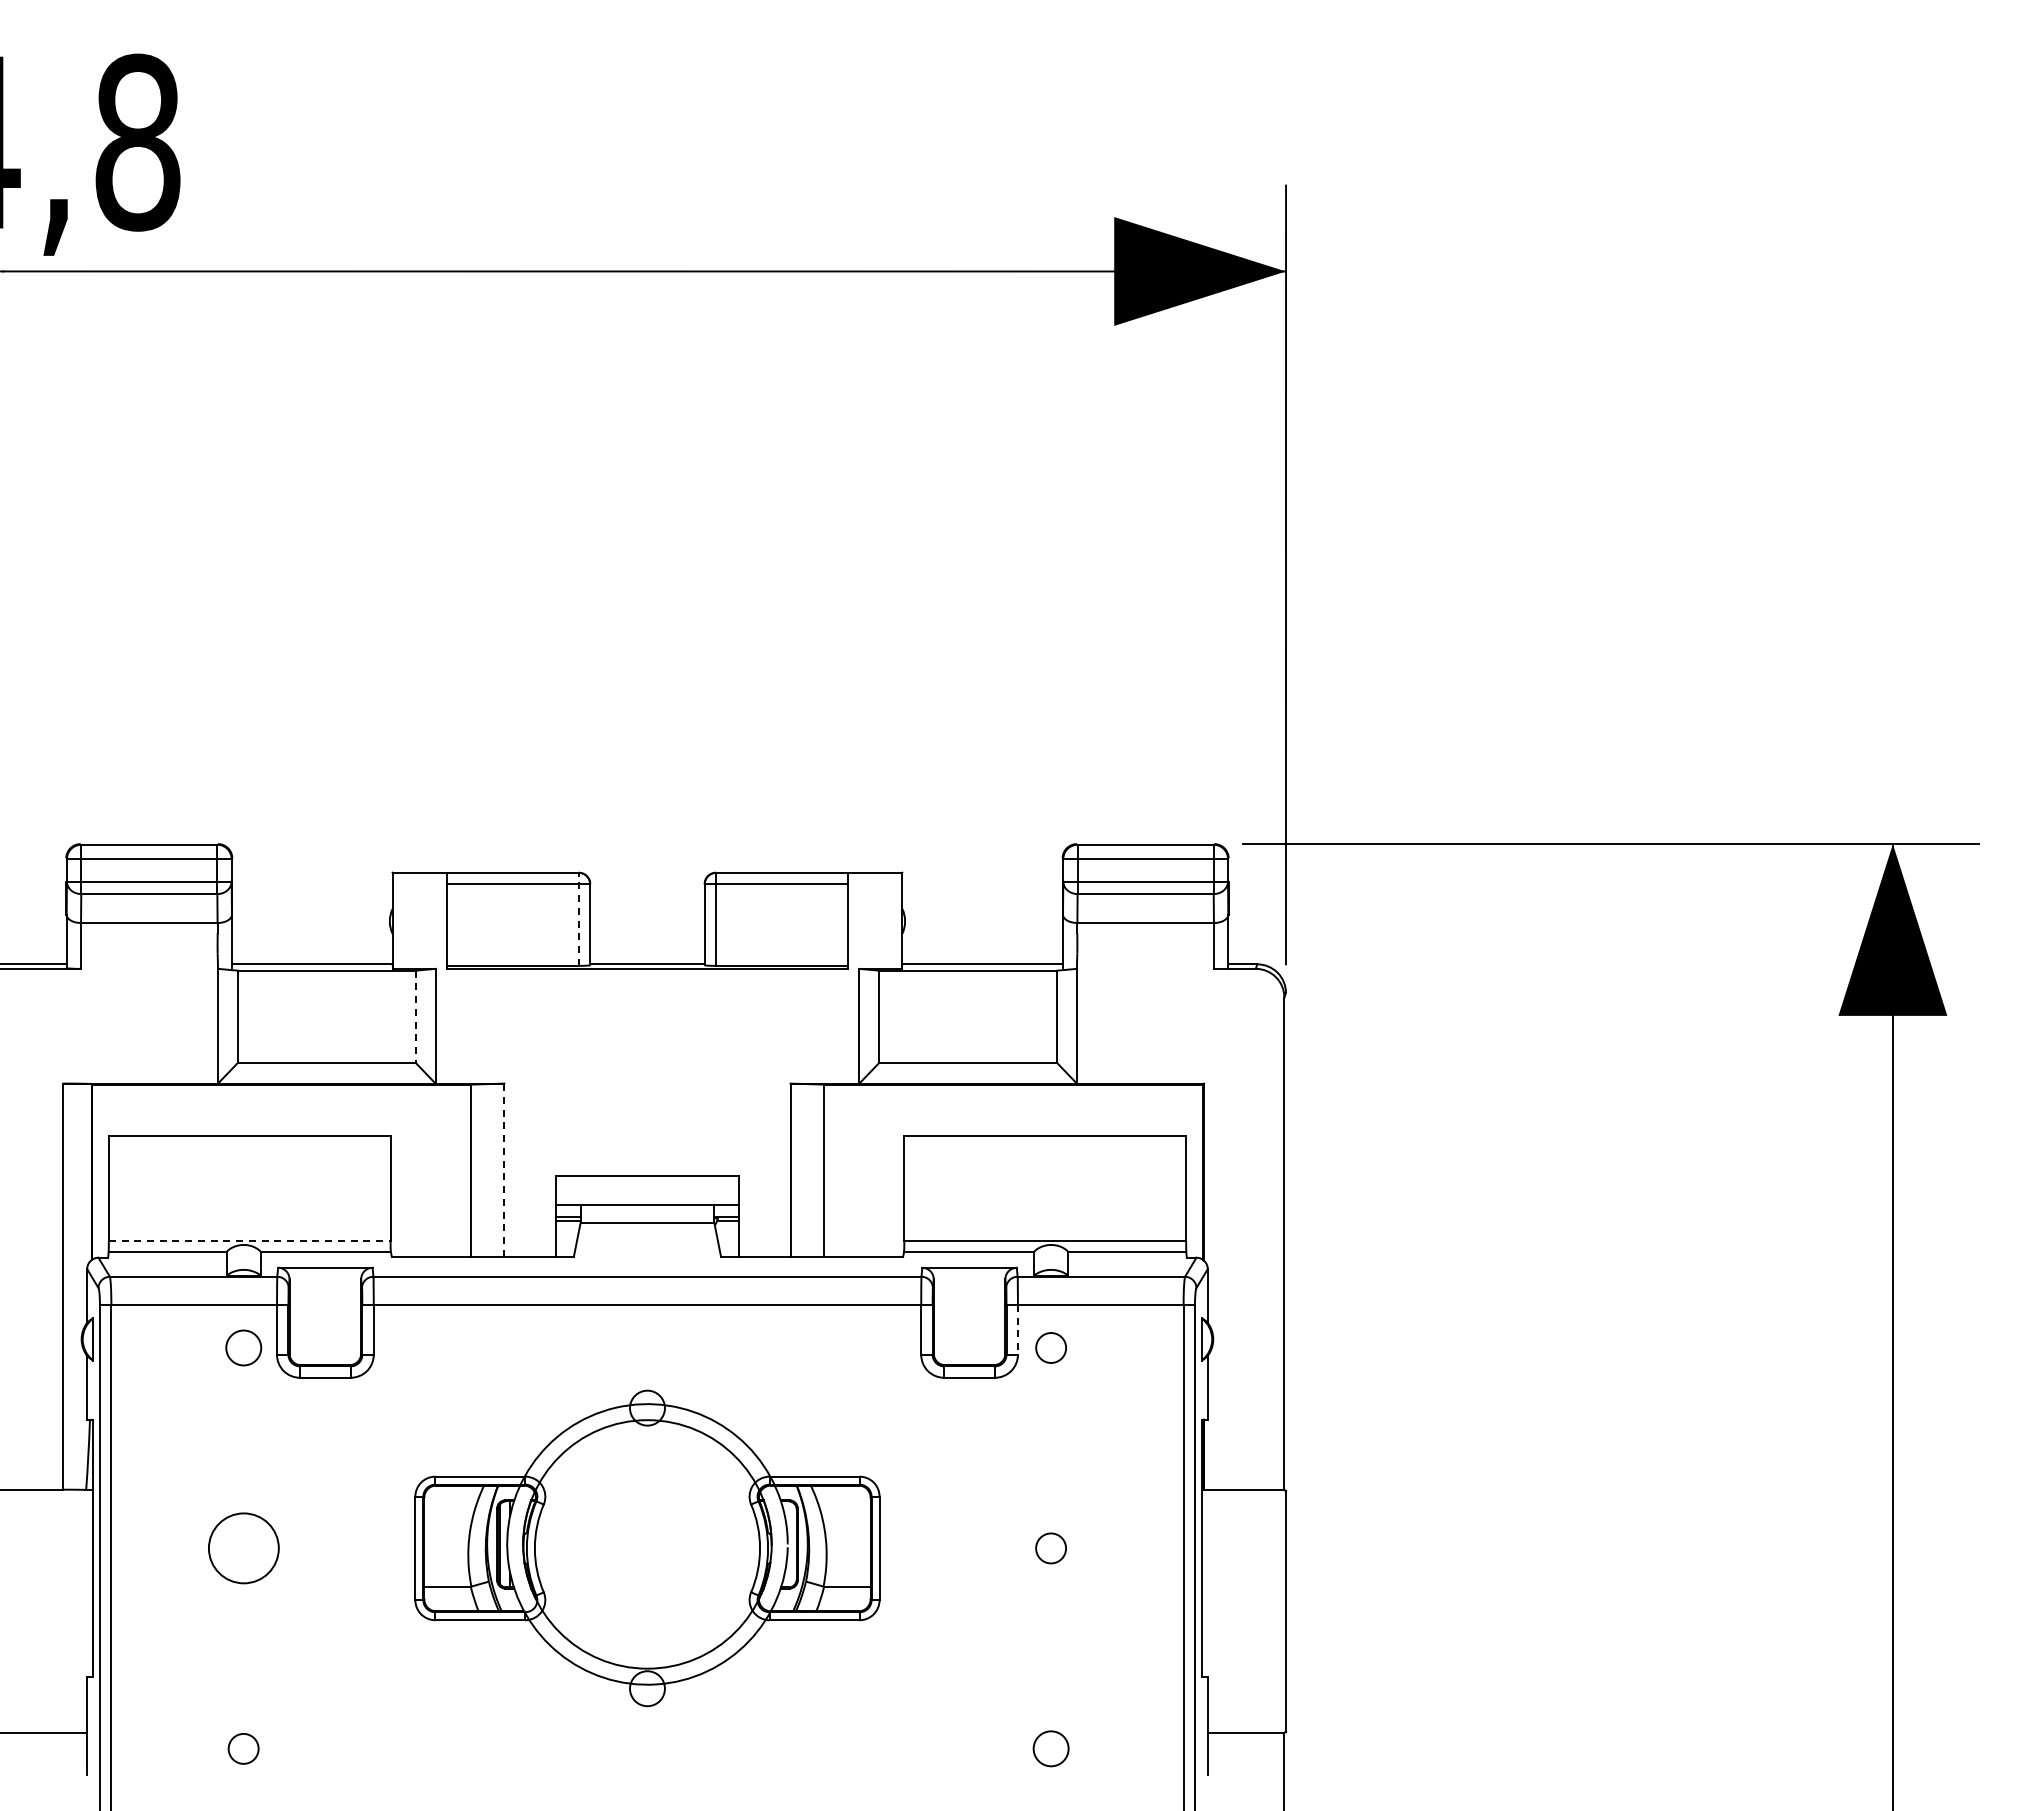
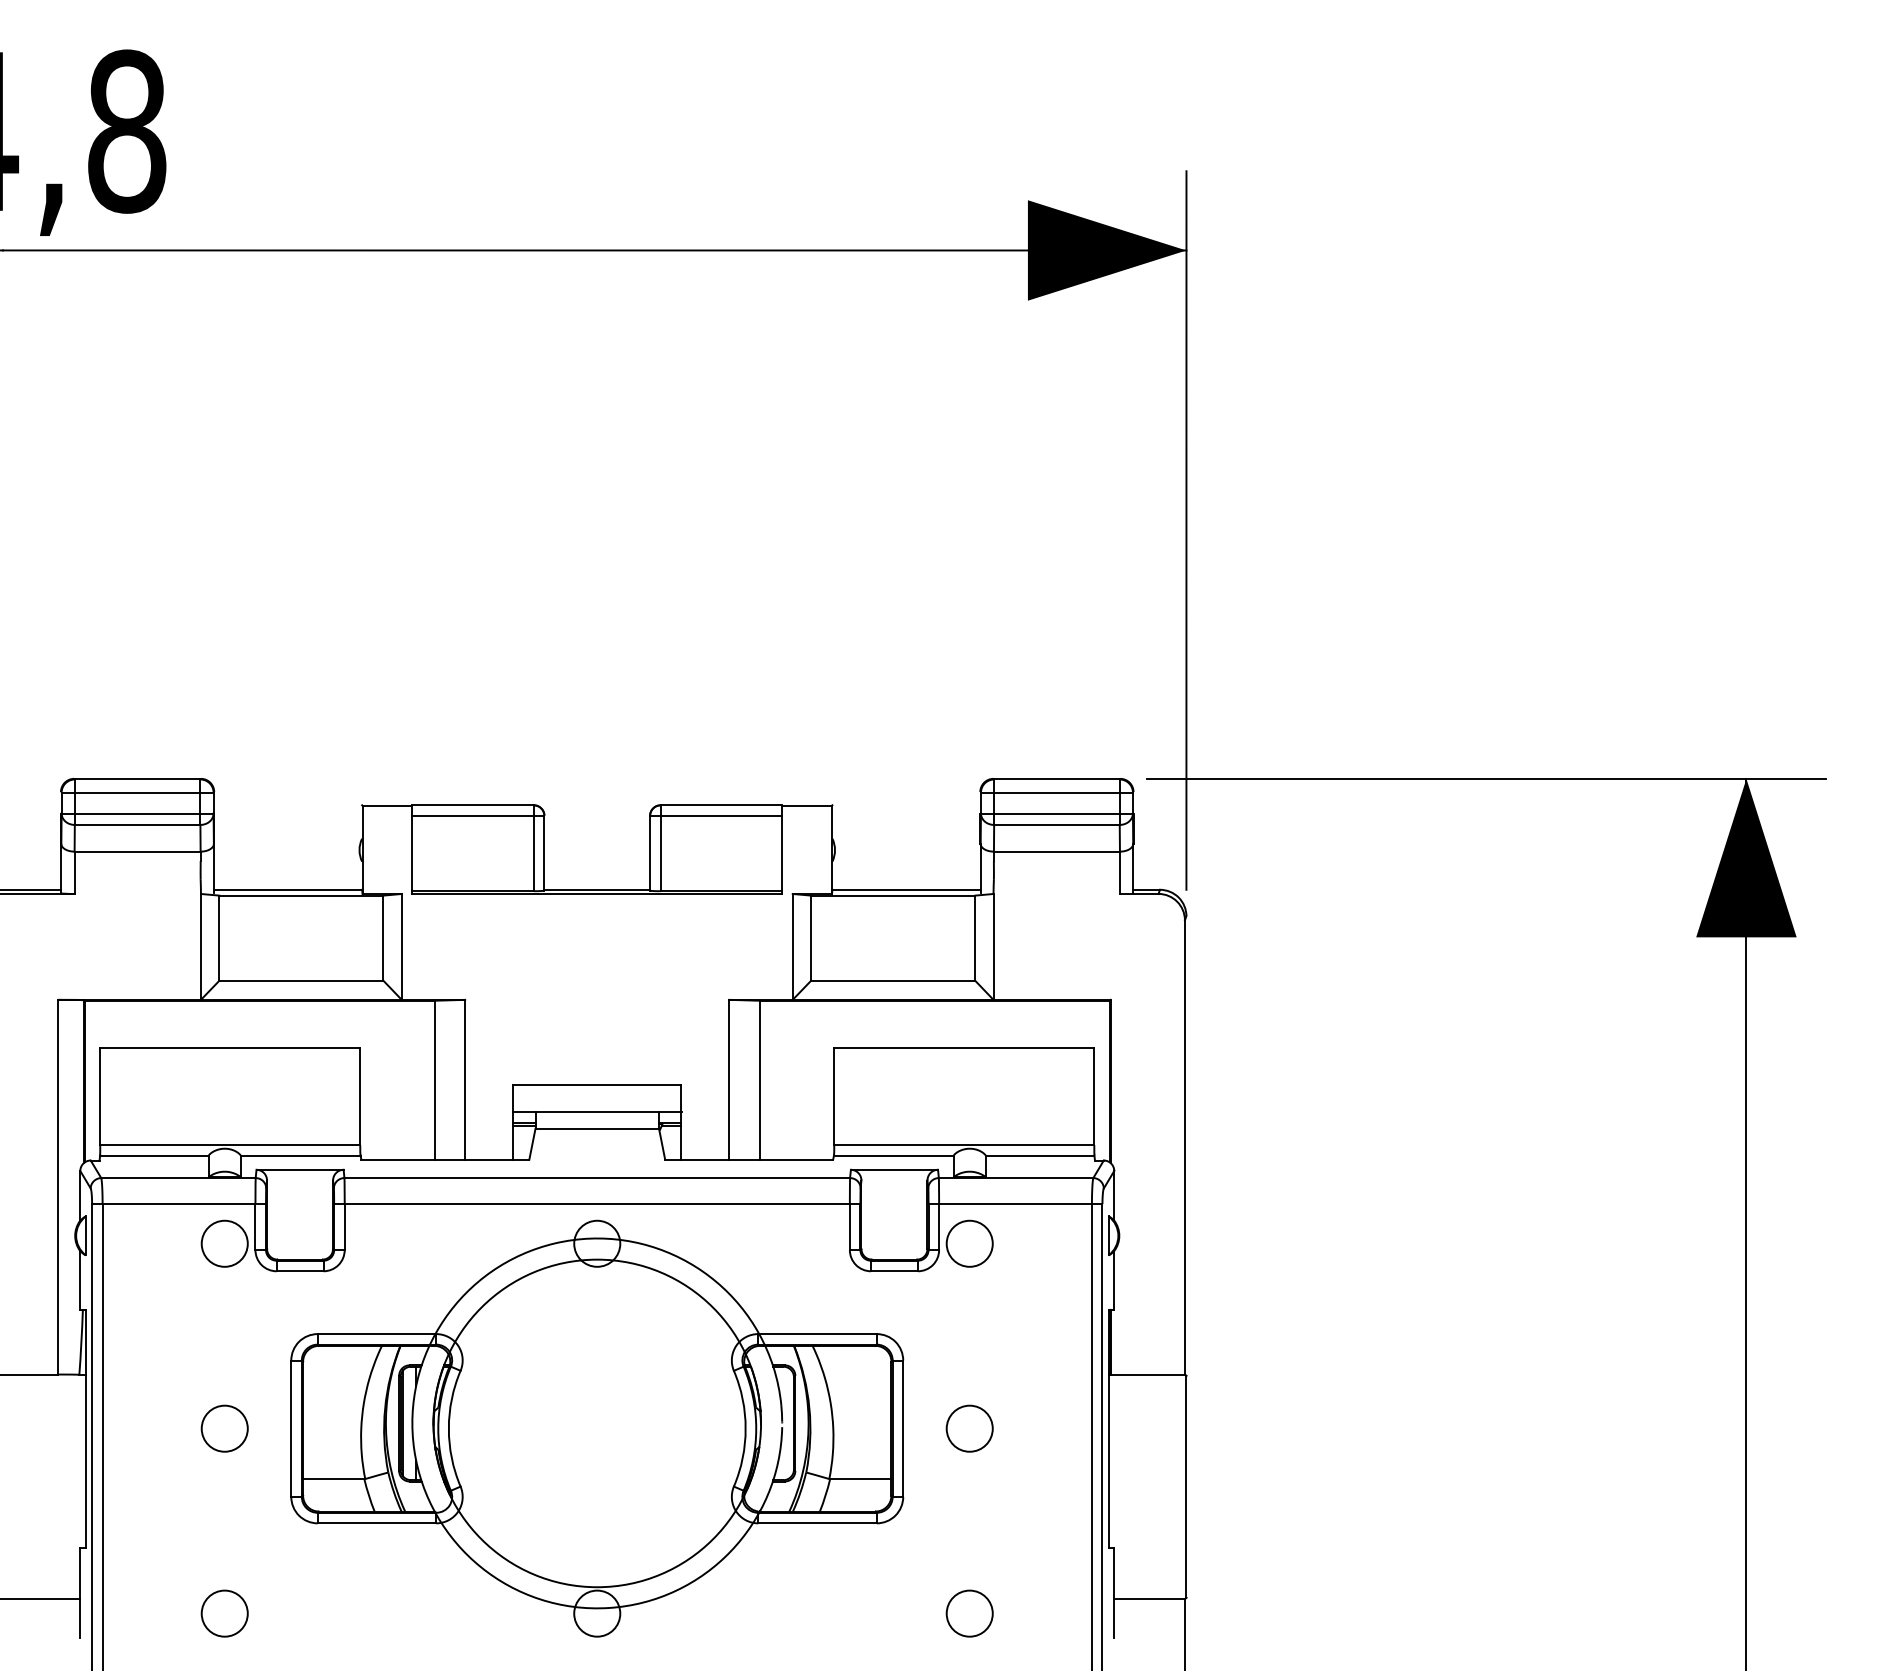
line: (578, 918) -> (533, 847), dashed -> solid
line: (415, 1017) -> (383, 938), dashed -> solid
line: (504, 1170) -> (465, 1080), dashed -> solid
line: (249, 1241) -> (230, 1145), dashed -> solid
line: (1017, 1329) -> (938, 1226), dashed -> solid
circle: (243, 1347) -> (224, 1243), size x1.43
circle: (1051, 1347) -> (970, 1243), size x1.67
circle: (243, 1548) -> (224, 1428), size x0.71
part: (647, 1548) -> (597, 1428), size x1.43
circle: (1050, 1548) -> (969, 1428), size x1.67
circle: (243, 1748) -> (224, 1613), size x1.67
circle: (1051, 1748) -> (970, 1613), size x1.43

